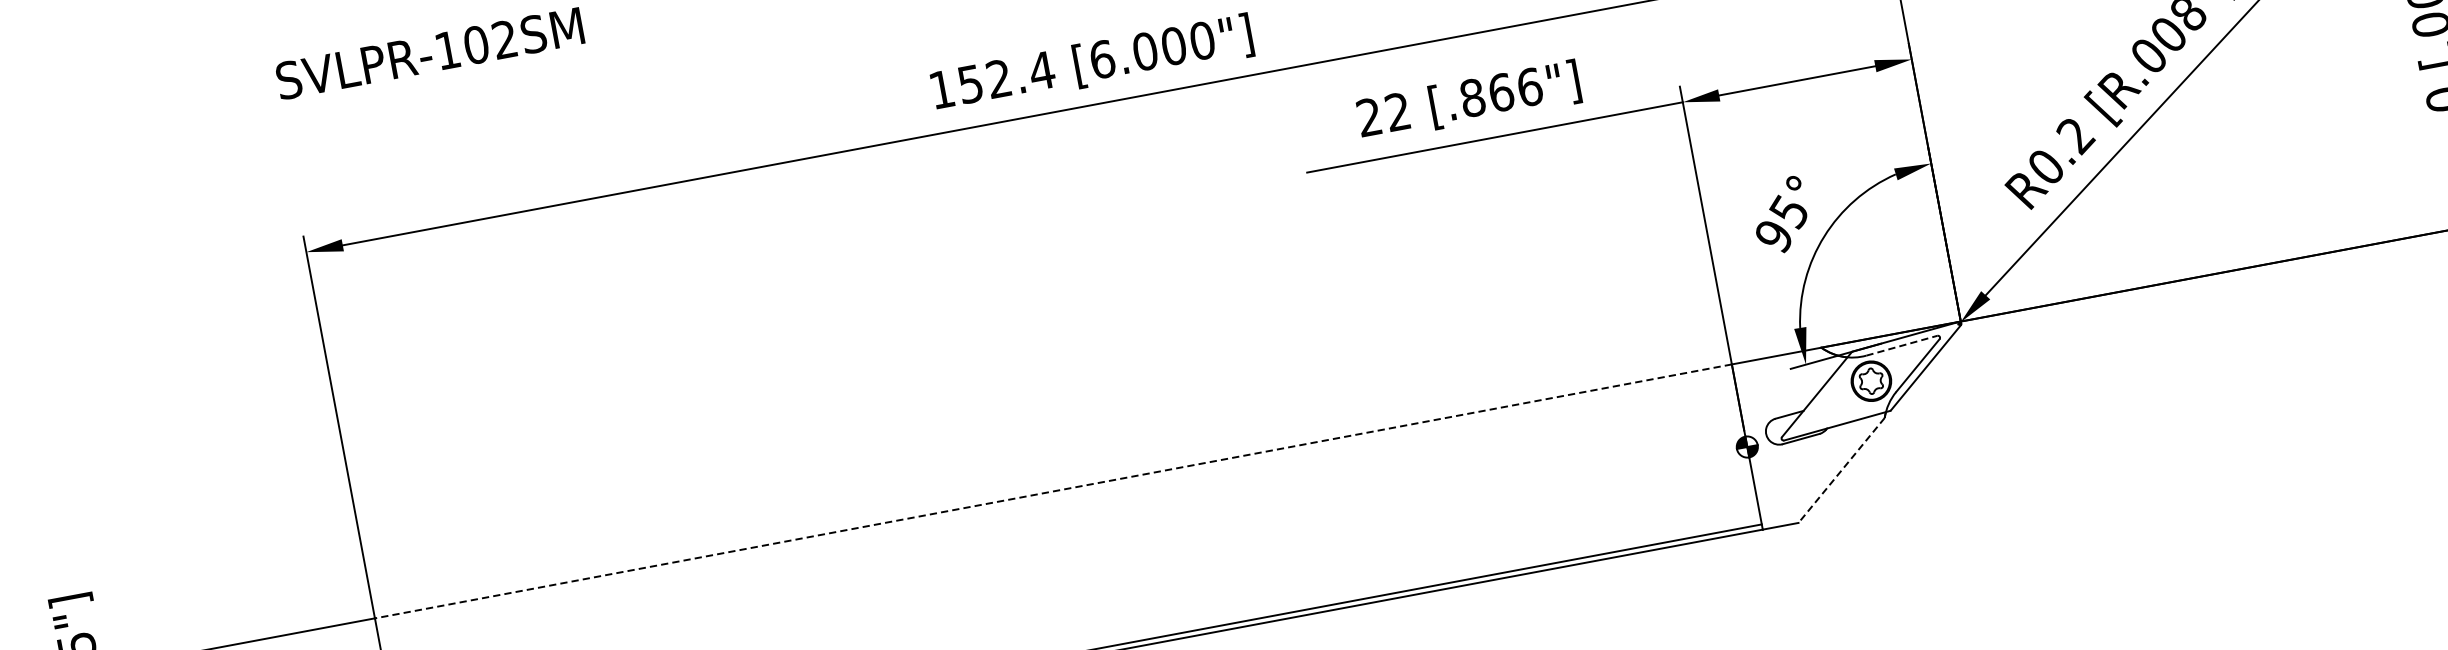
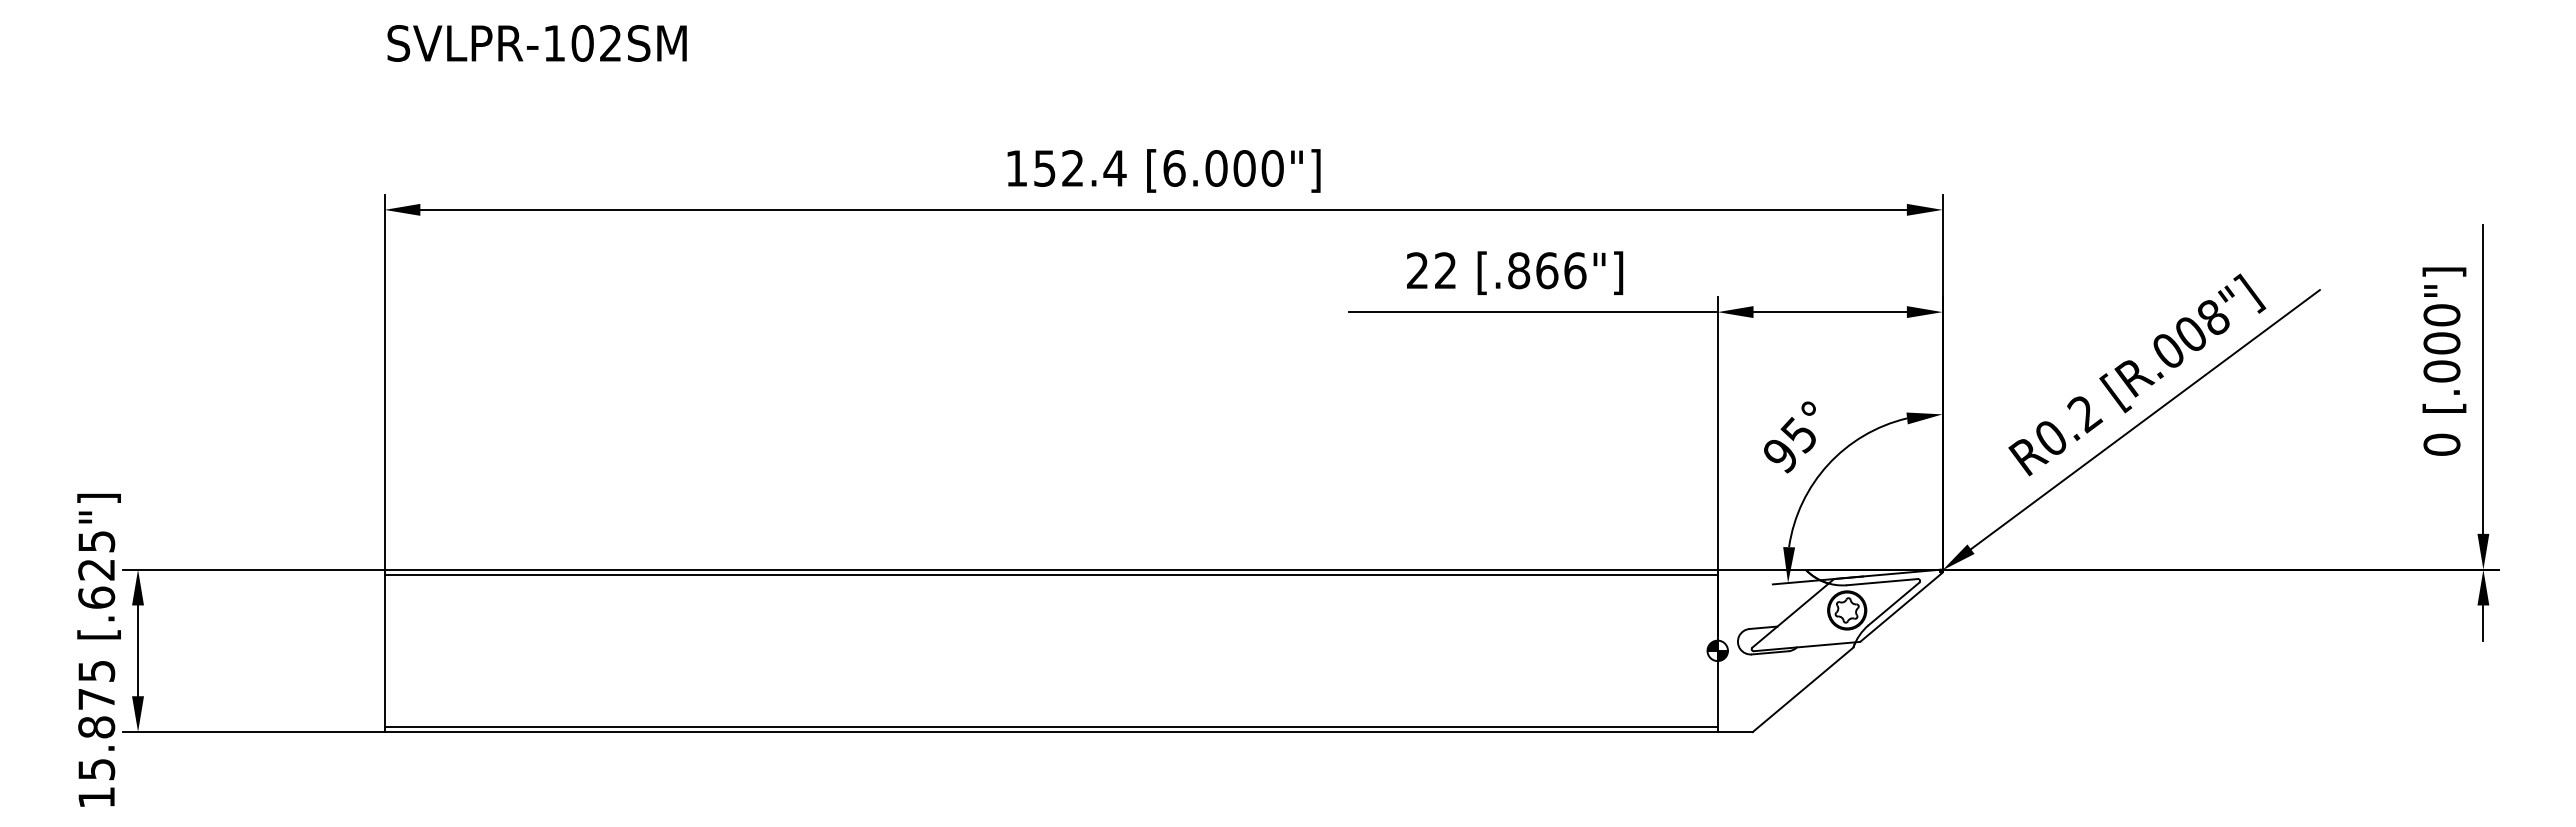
line: (1902, 346) -> (1882, 582), dashed -> solid
line: (1841, 470) -> (1803, 689), dashed -> solid
line: (1053, 491) -> (1051, 569), dashed -> solid
line: (1053, 496) -> (1050, 574), added

